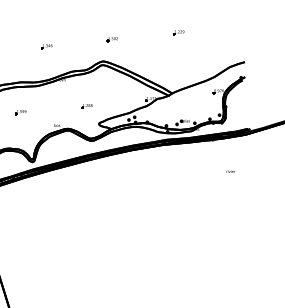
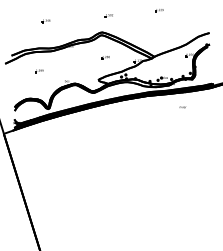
part: (46, 46) -> (45, 21), moved
part: (86, 106) -> (105, 57), moved
text: (230, 171) -> (182, 107), moved

